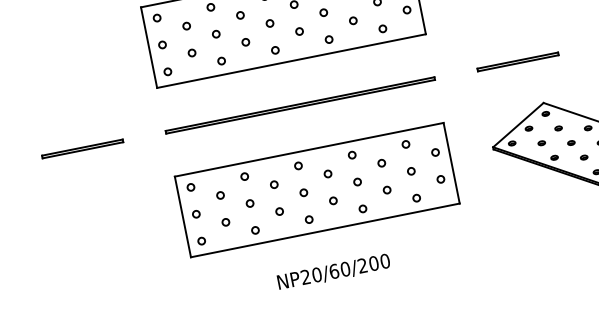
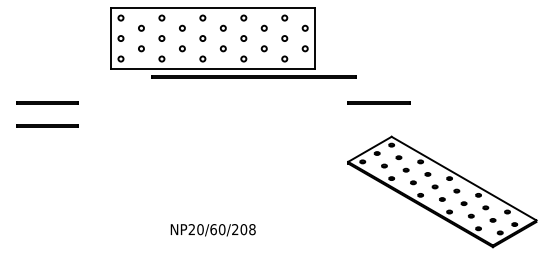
line: (299, 104) -> (253, 76), moved
line: (88, 178) -> (47, 125), added
part: (316, 190) -> (212, 167), removed
text: (385, 261) -> (252, 229), NP20/60/200 -> NP20/60/208

